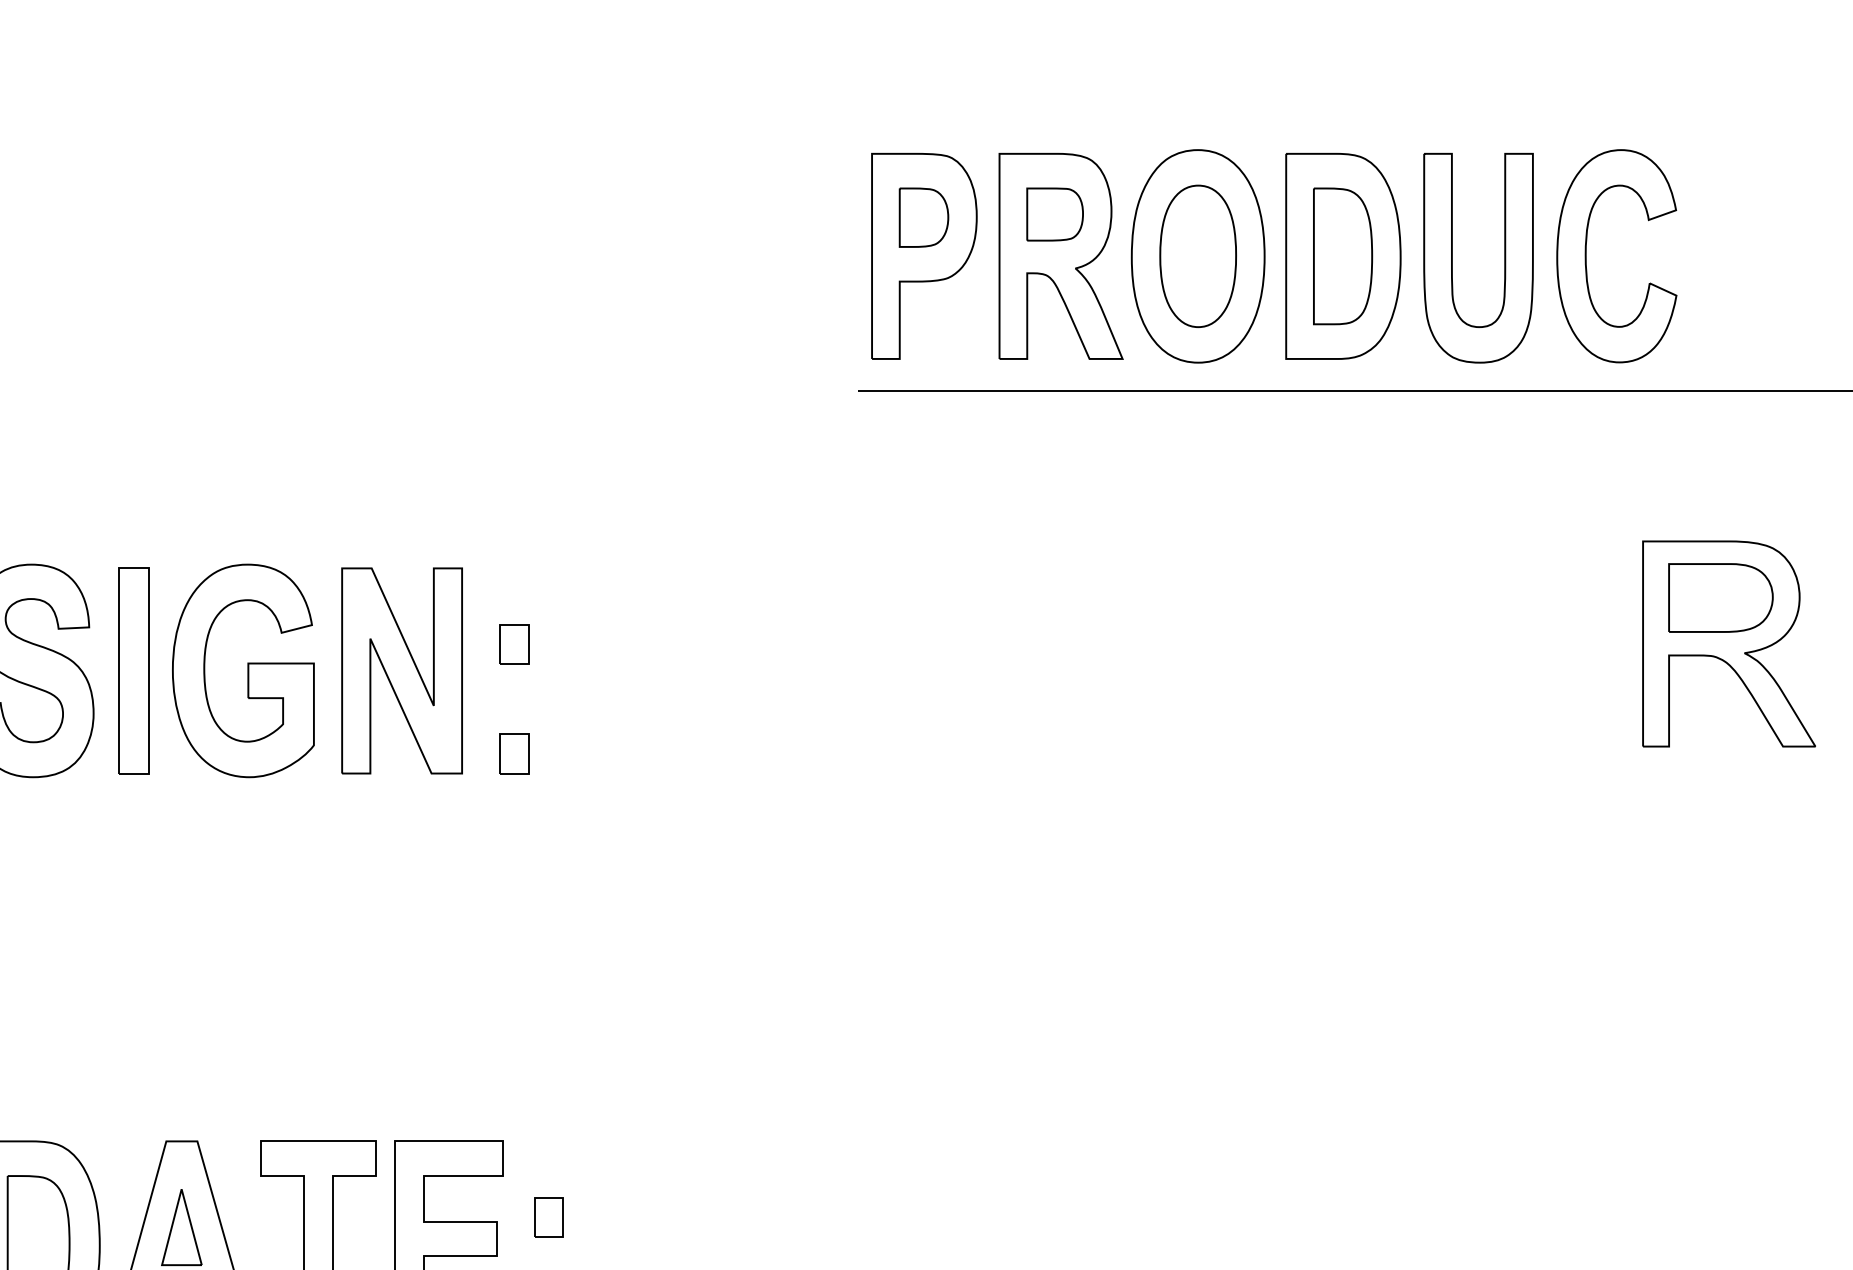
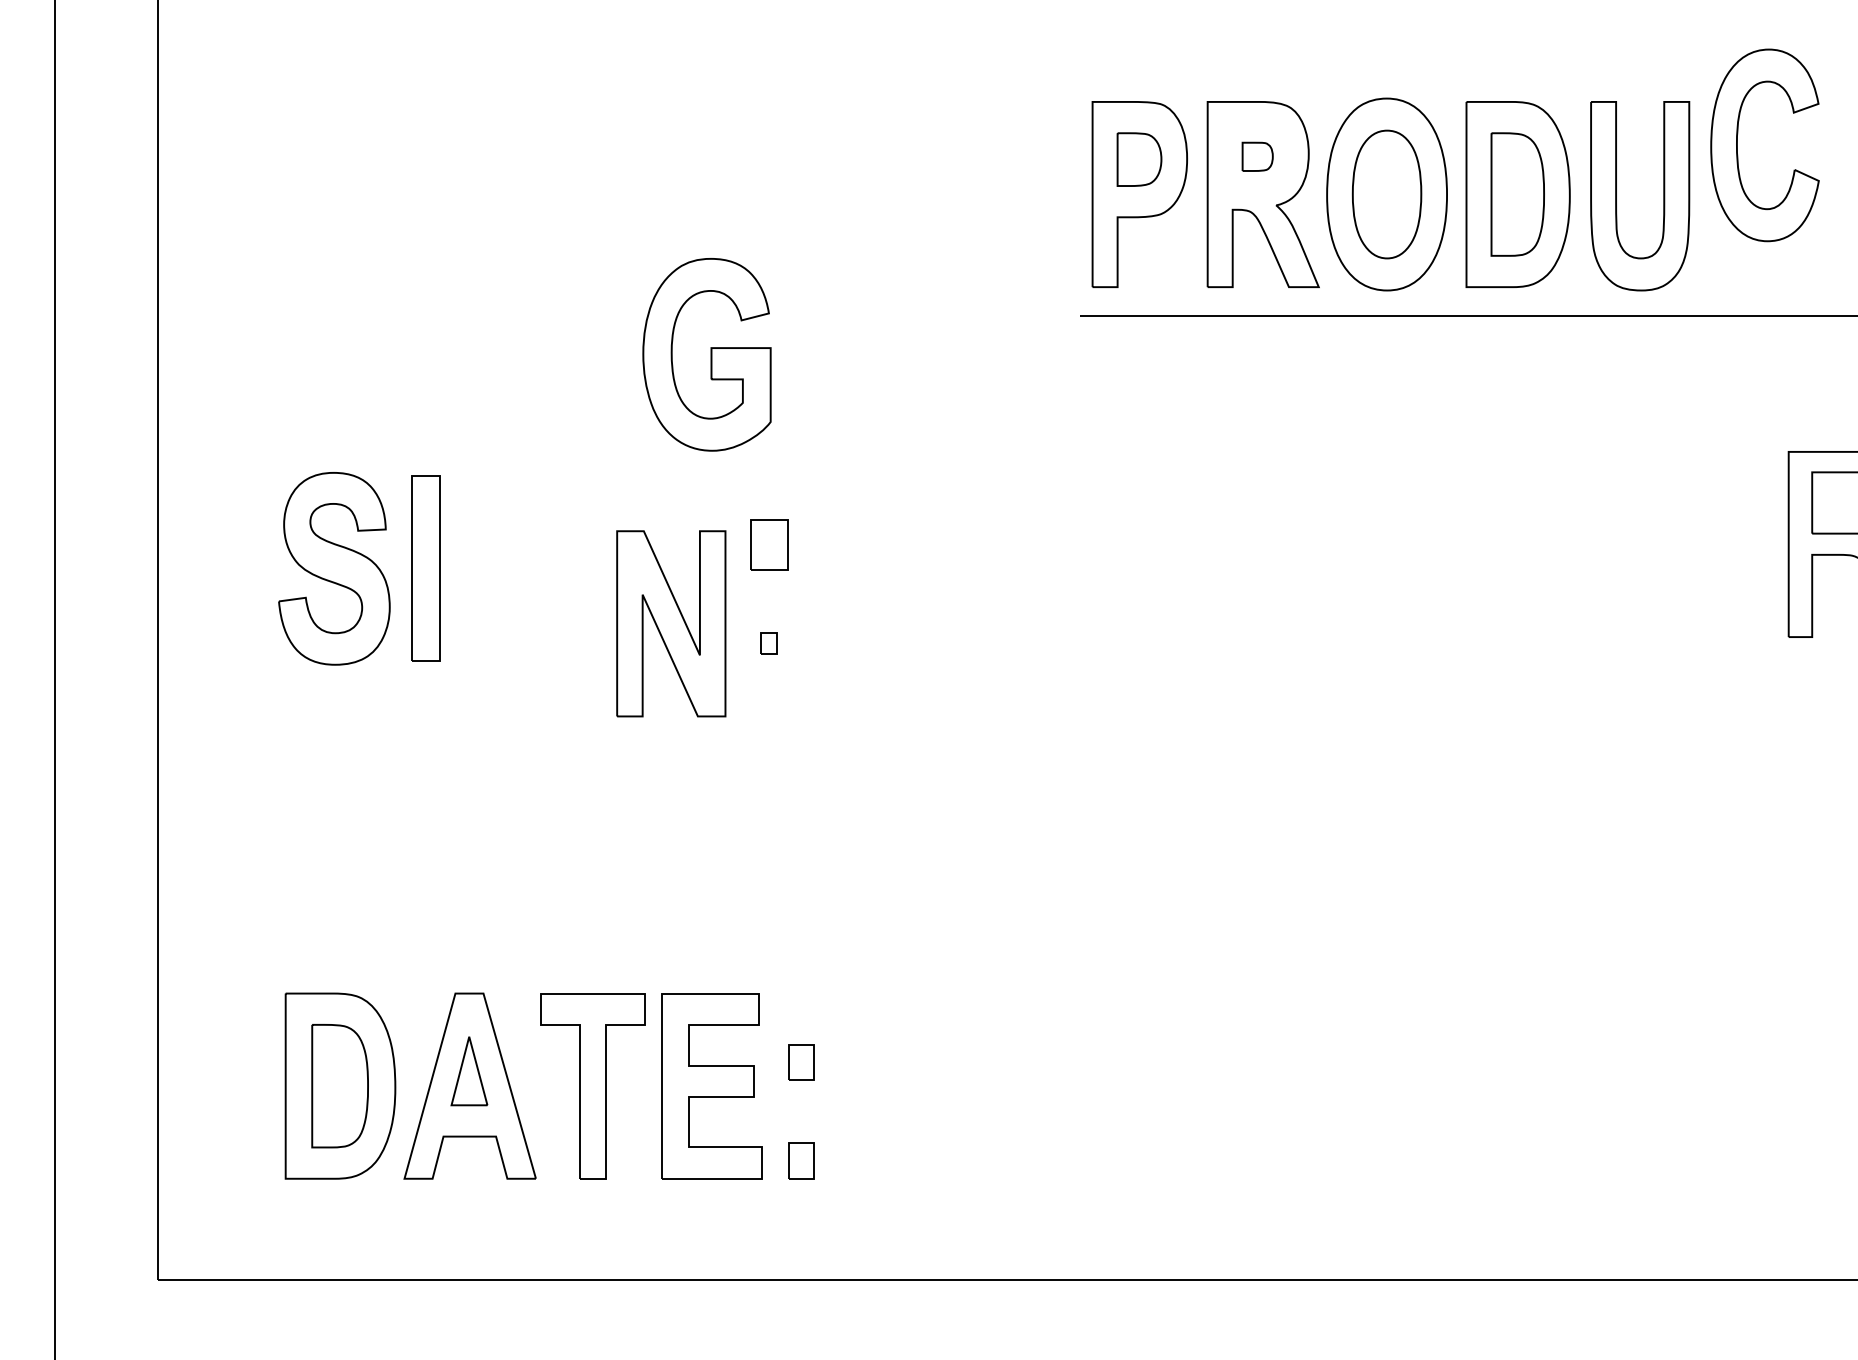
part: (1054, 214) -> (1257, 156), size x0.6
part: (1586, 256) -> (1737, 145), moved
part: (513, 644) -> (768, 544), size x1.4
part: (242, 670) -> (706, 354), moved
part: (402, 670) -> (671, 623), moved
part: (513, 753) -> (768, 643), size x0.6

